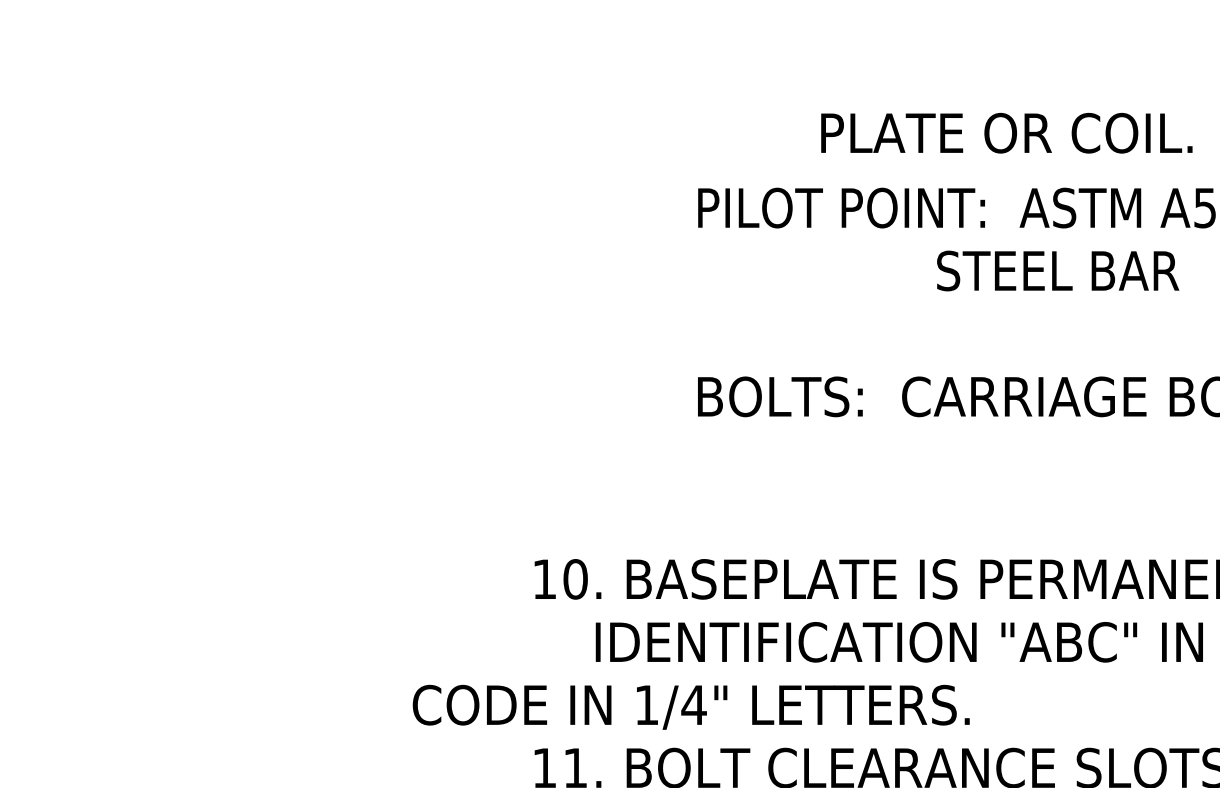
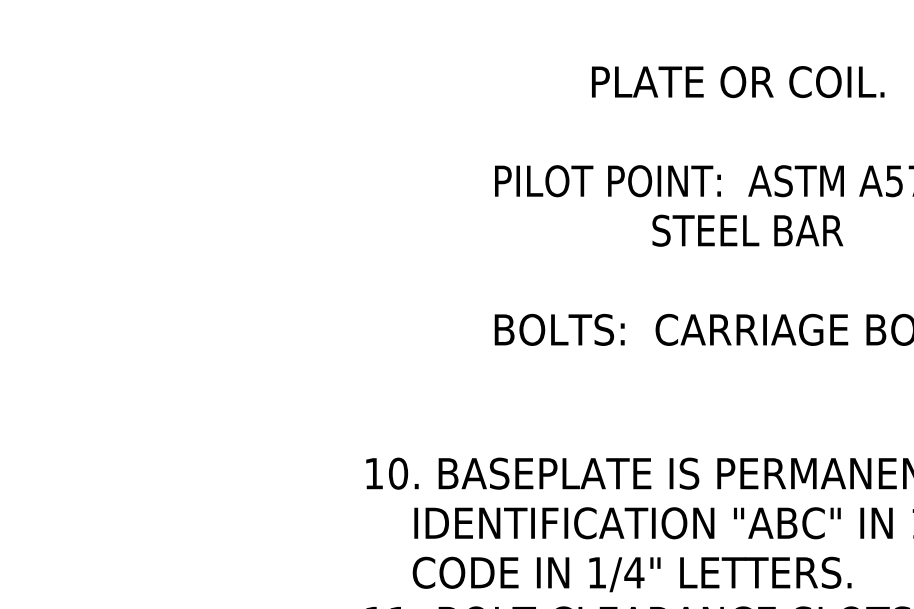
text: (1006, 132) -> (737, 81), moved
text: (1058, 270) -> (748, 230), moved
text: (690, 706) -> (631, 573), moved

